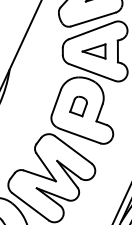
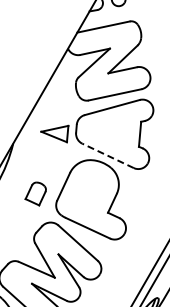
part: (94, 52) -> (54, 133), moved
line: (91, 72) -> (107, 155), solid -> dashed
part: (78, 106) -> (35, 193), moved

